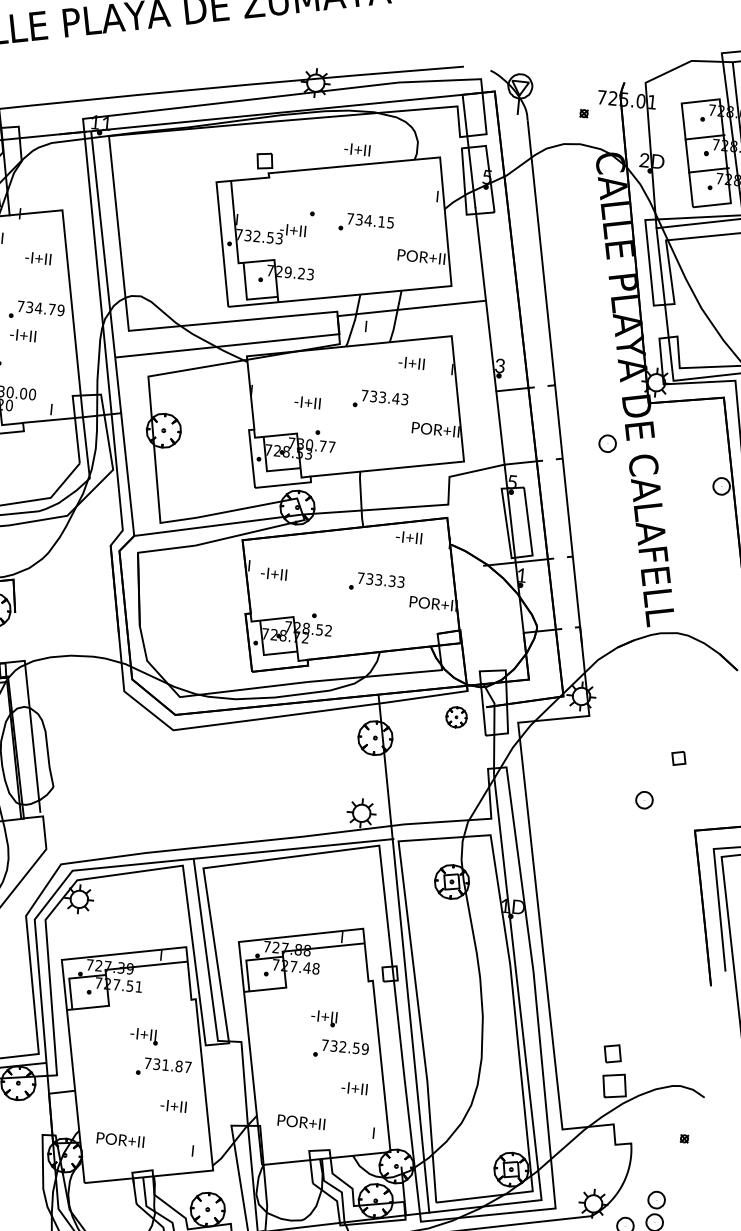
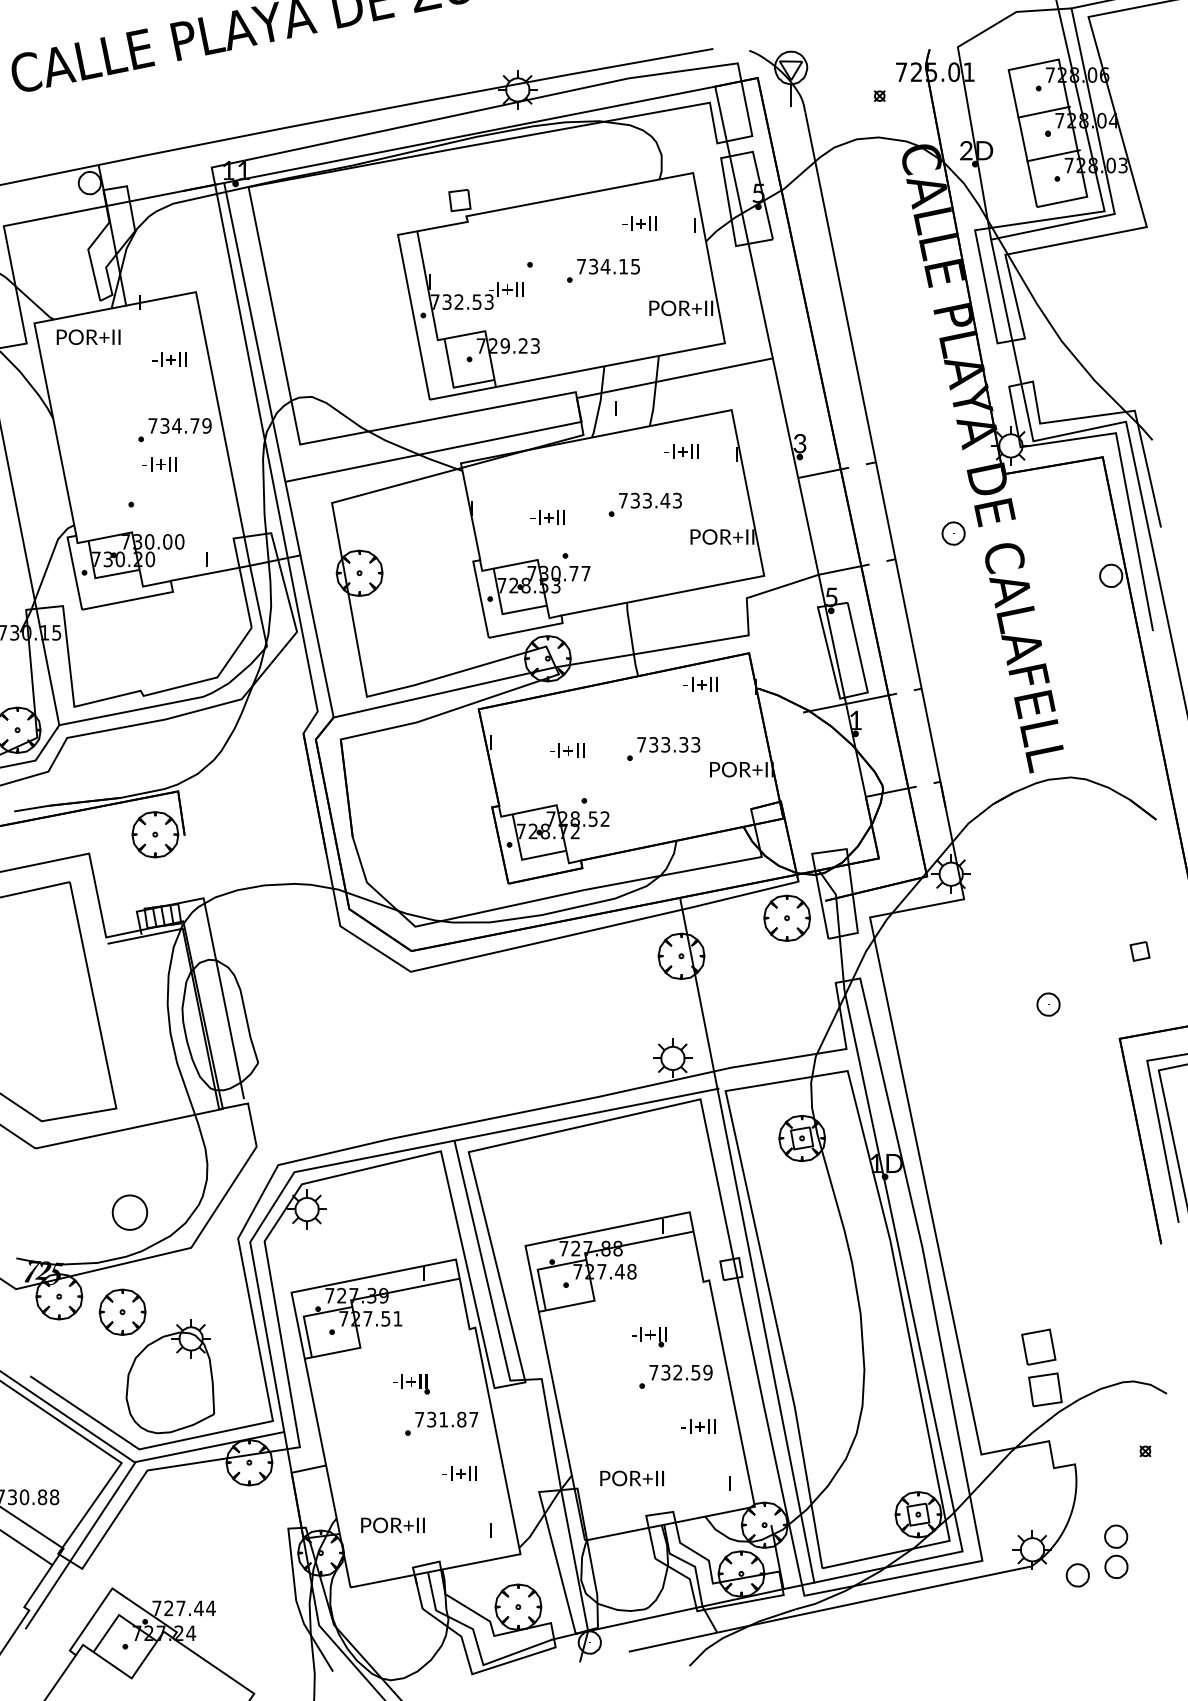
text: (357, 149) -> (639, 223), moved
text: (274, 574) -> (567, 750), moved
part: (456, 716) -> (786, 917), size x1.67
part: (678, 758) -> (1139, 951), moved
part: (612, 1053) -> (1038, 1346), size x1.43

